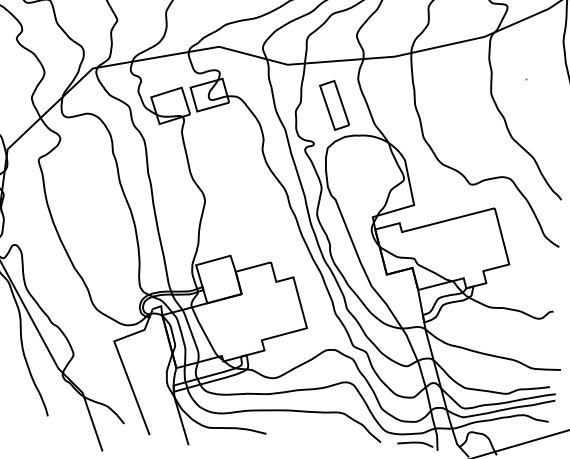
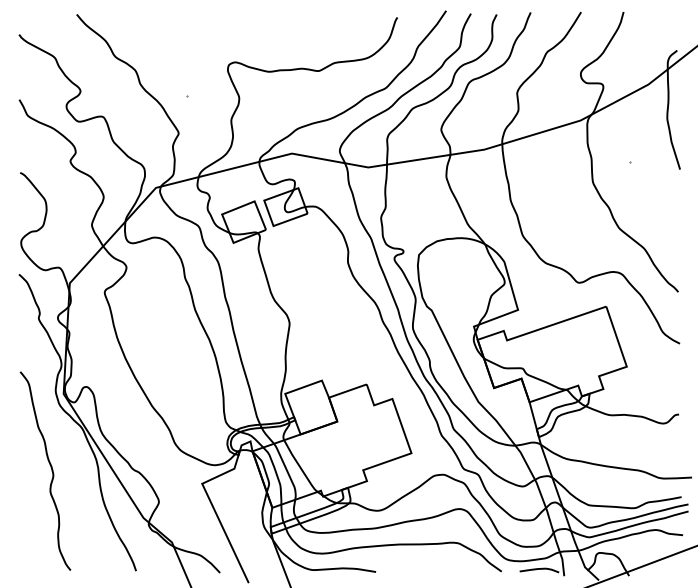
part: (334, 105) -> (422, 207), removed

